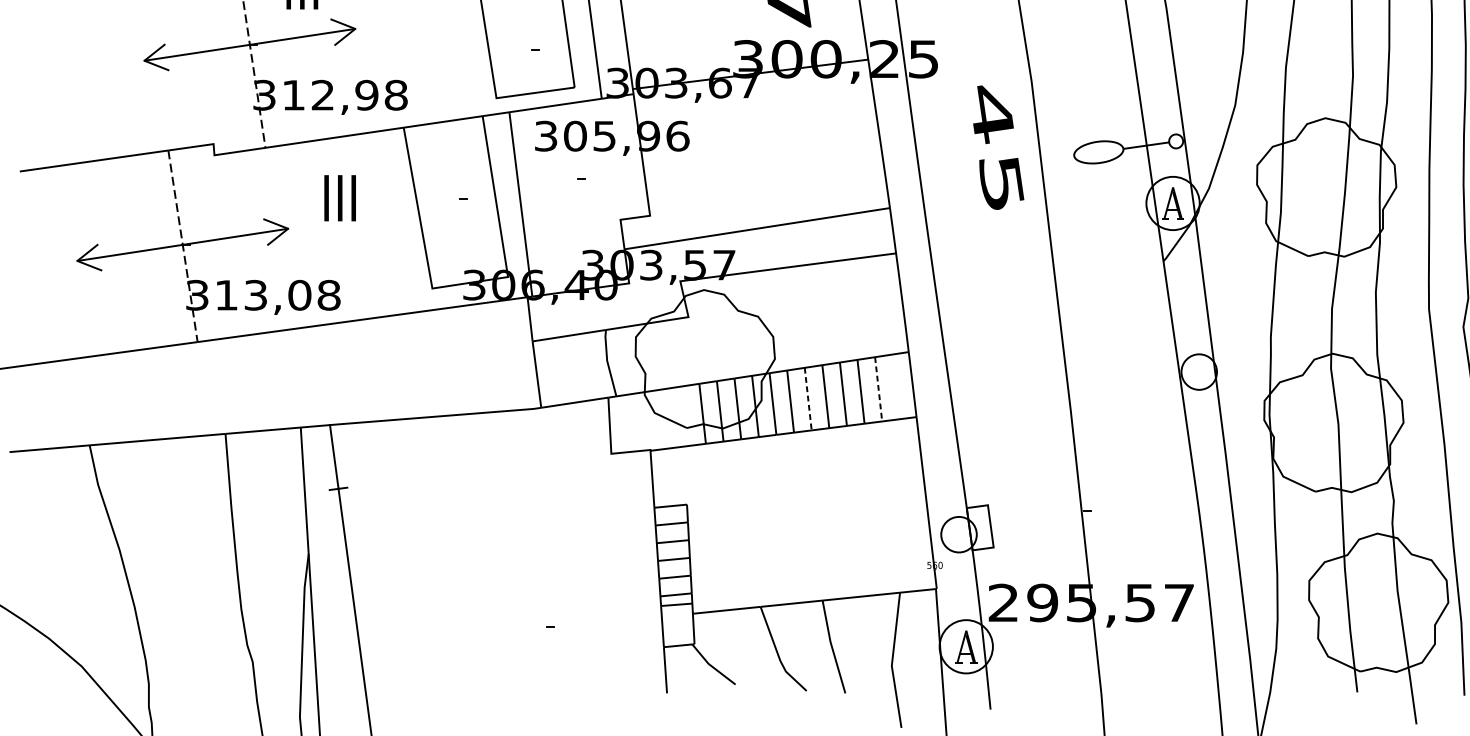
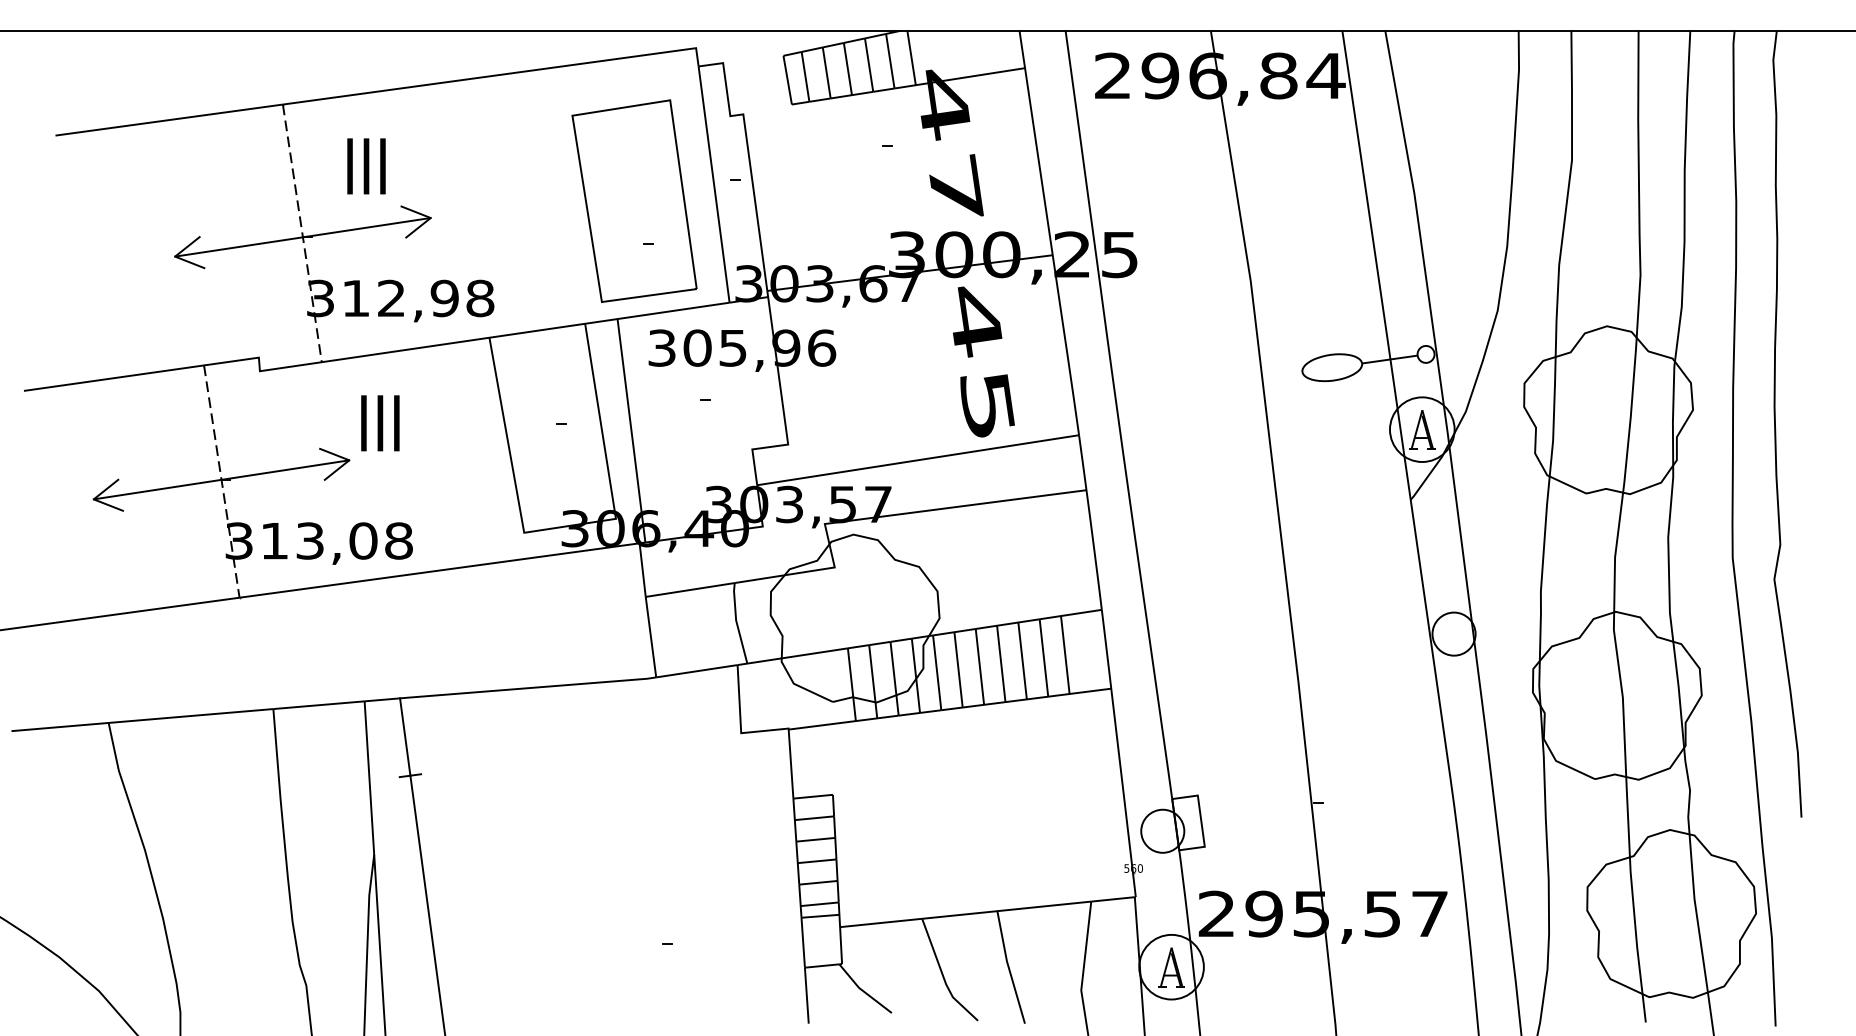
text: (998, 147) -> (983, 361), moved
text: (340, 198) -> (380, 423), moved
line: (878, 389) -> (1065, 655), dashed -> solid
line: (807, 399) -> (979, 667), dashed -> solid

